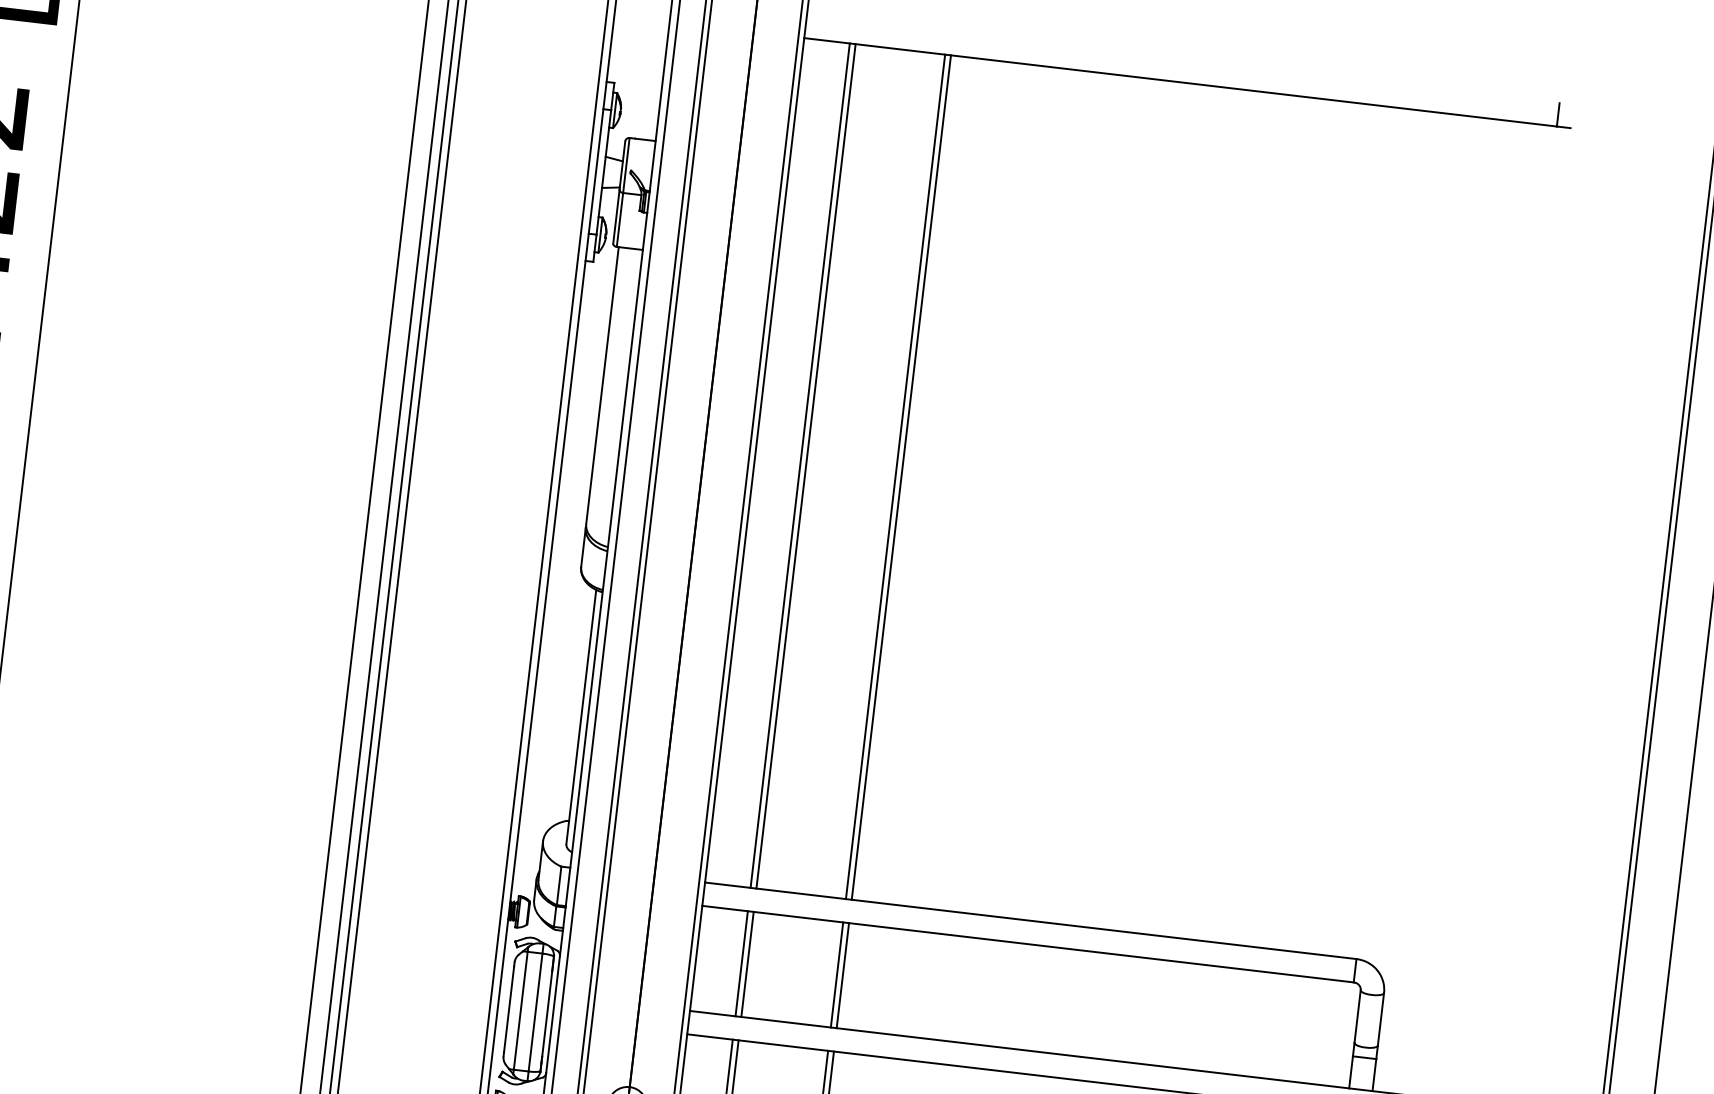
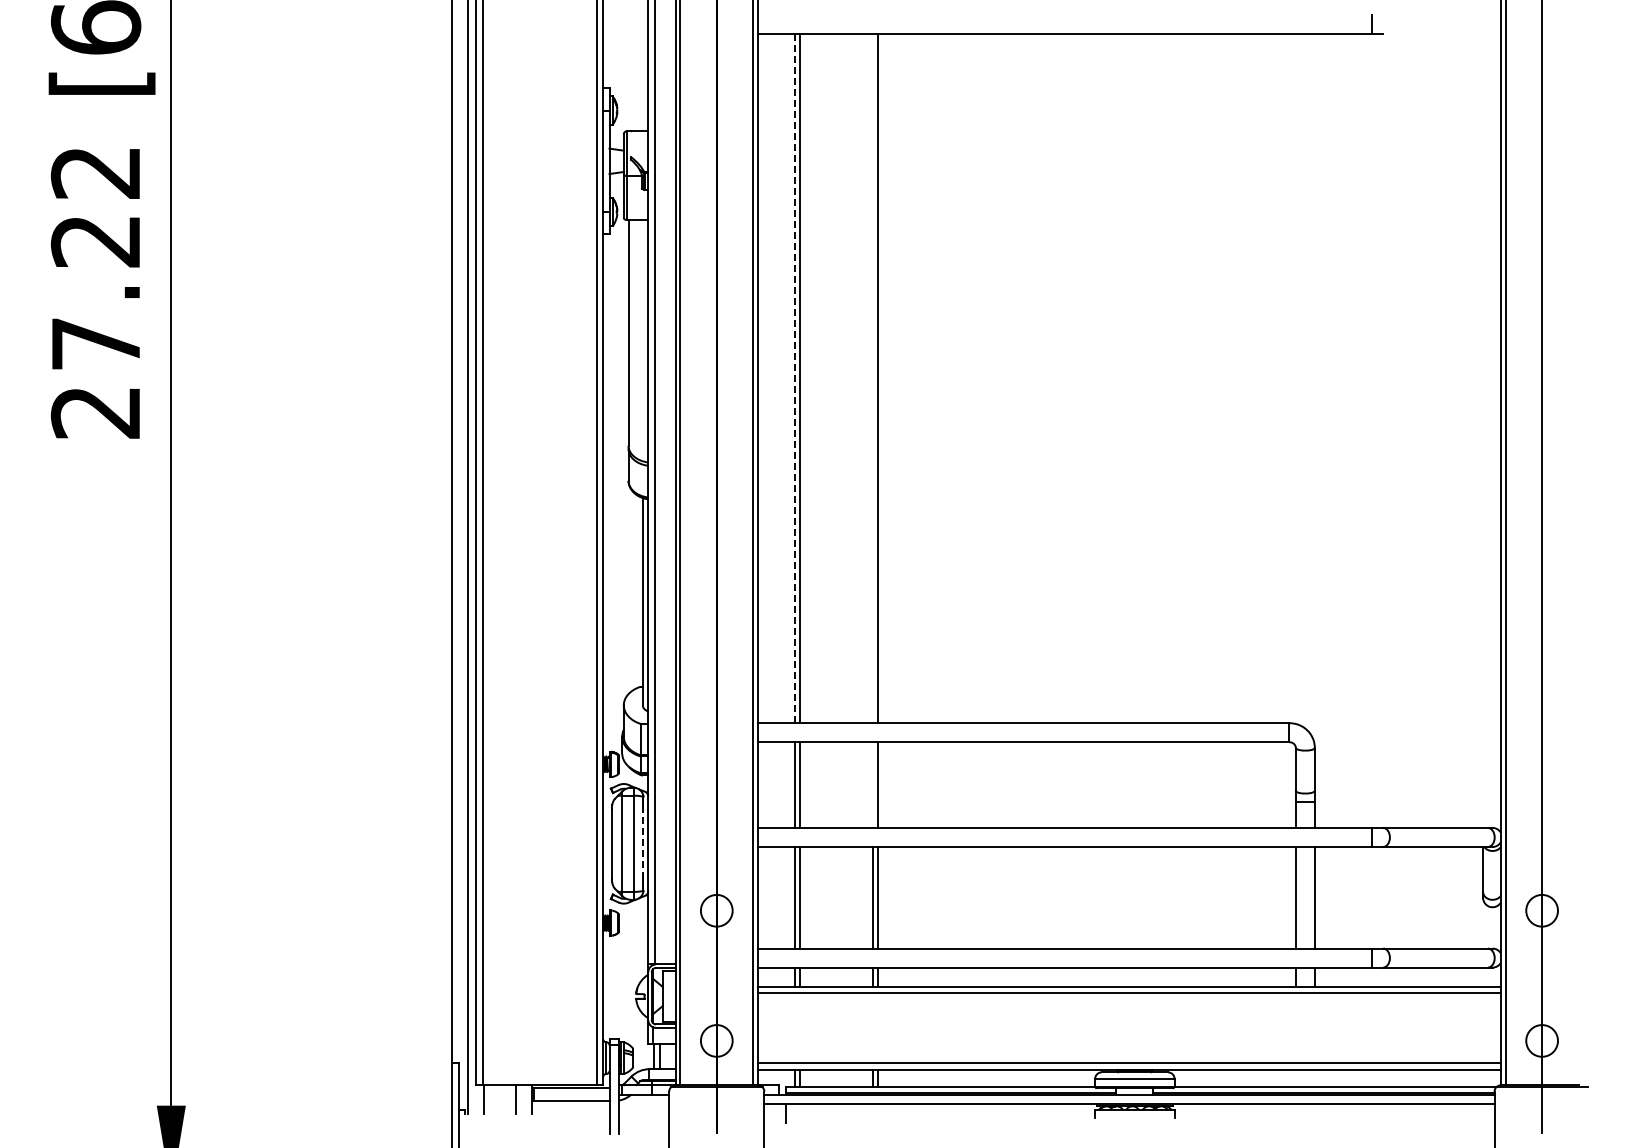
line: (800, 466) -> (795, 379), solid -> dashed
line: (894, 476) -> (872, 378), removed
line: (836, 974) -> (872, 784), removed
line: (547, 1013) -> (643, 843), solid -> dashed

